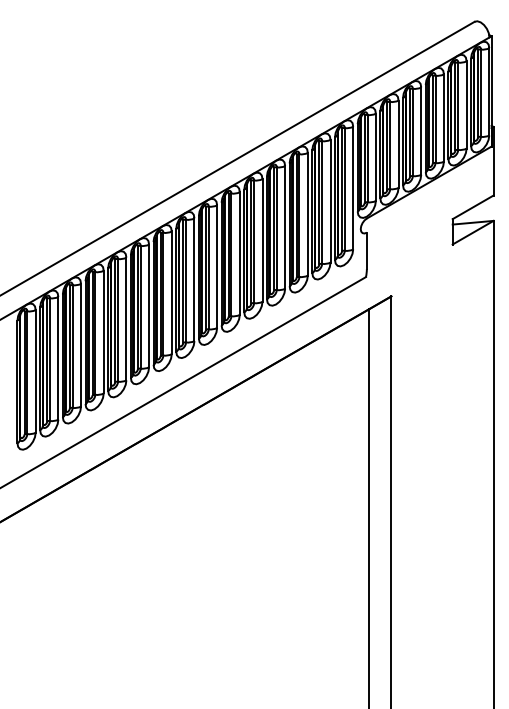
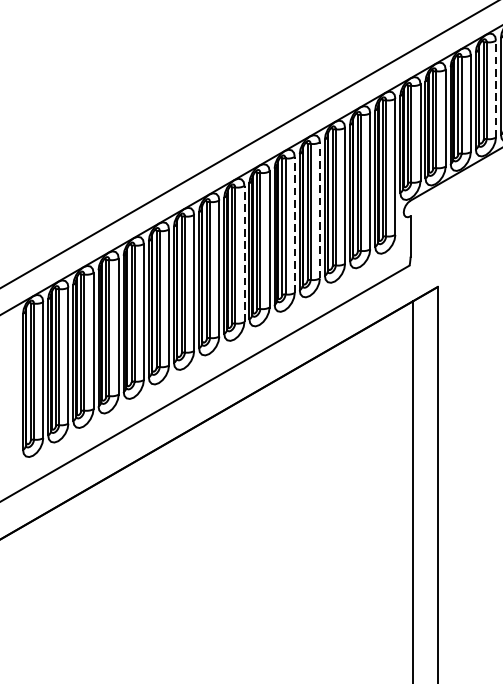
line: (443, 118) -> (495, 89), solid -> dashed
line: (285, 226) -> (320, 209), solid -> dashed
line: (262, 239) -> (294, 223), solid -> dashed
line: (217, 266) -> (244, 253), solid -> dashed

